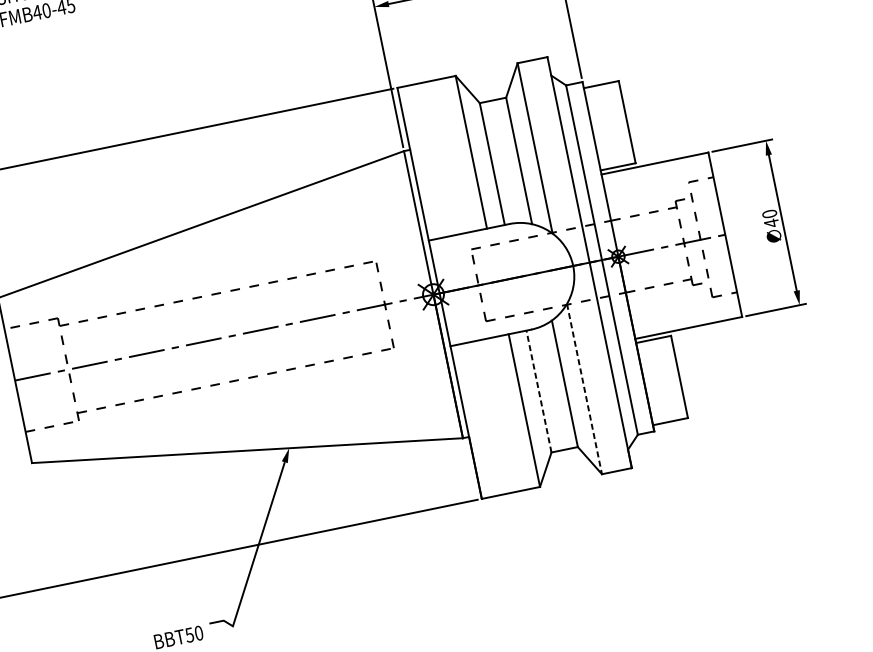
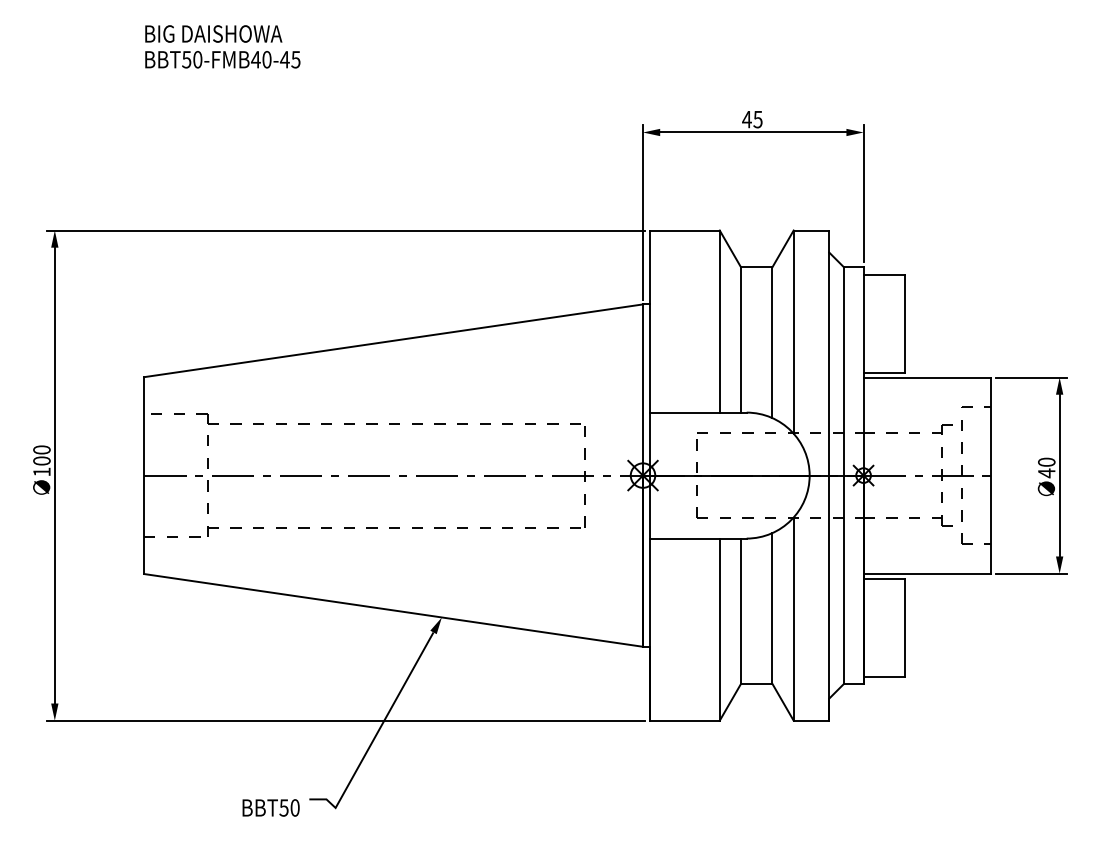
line: (584, 389) -> (793, 619), dashed -> solid
line: (539, 391) -> (741, 611), dashed -> solid

